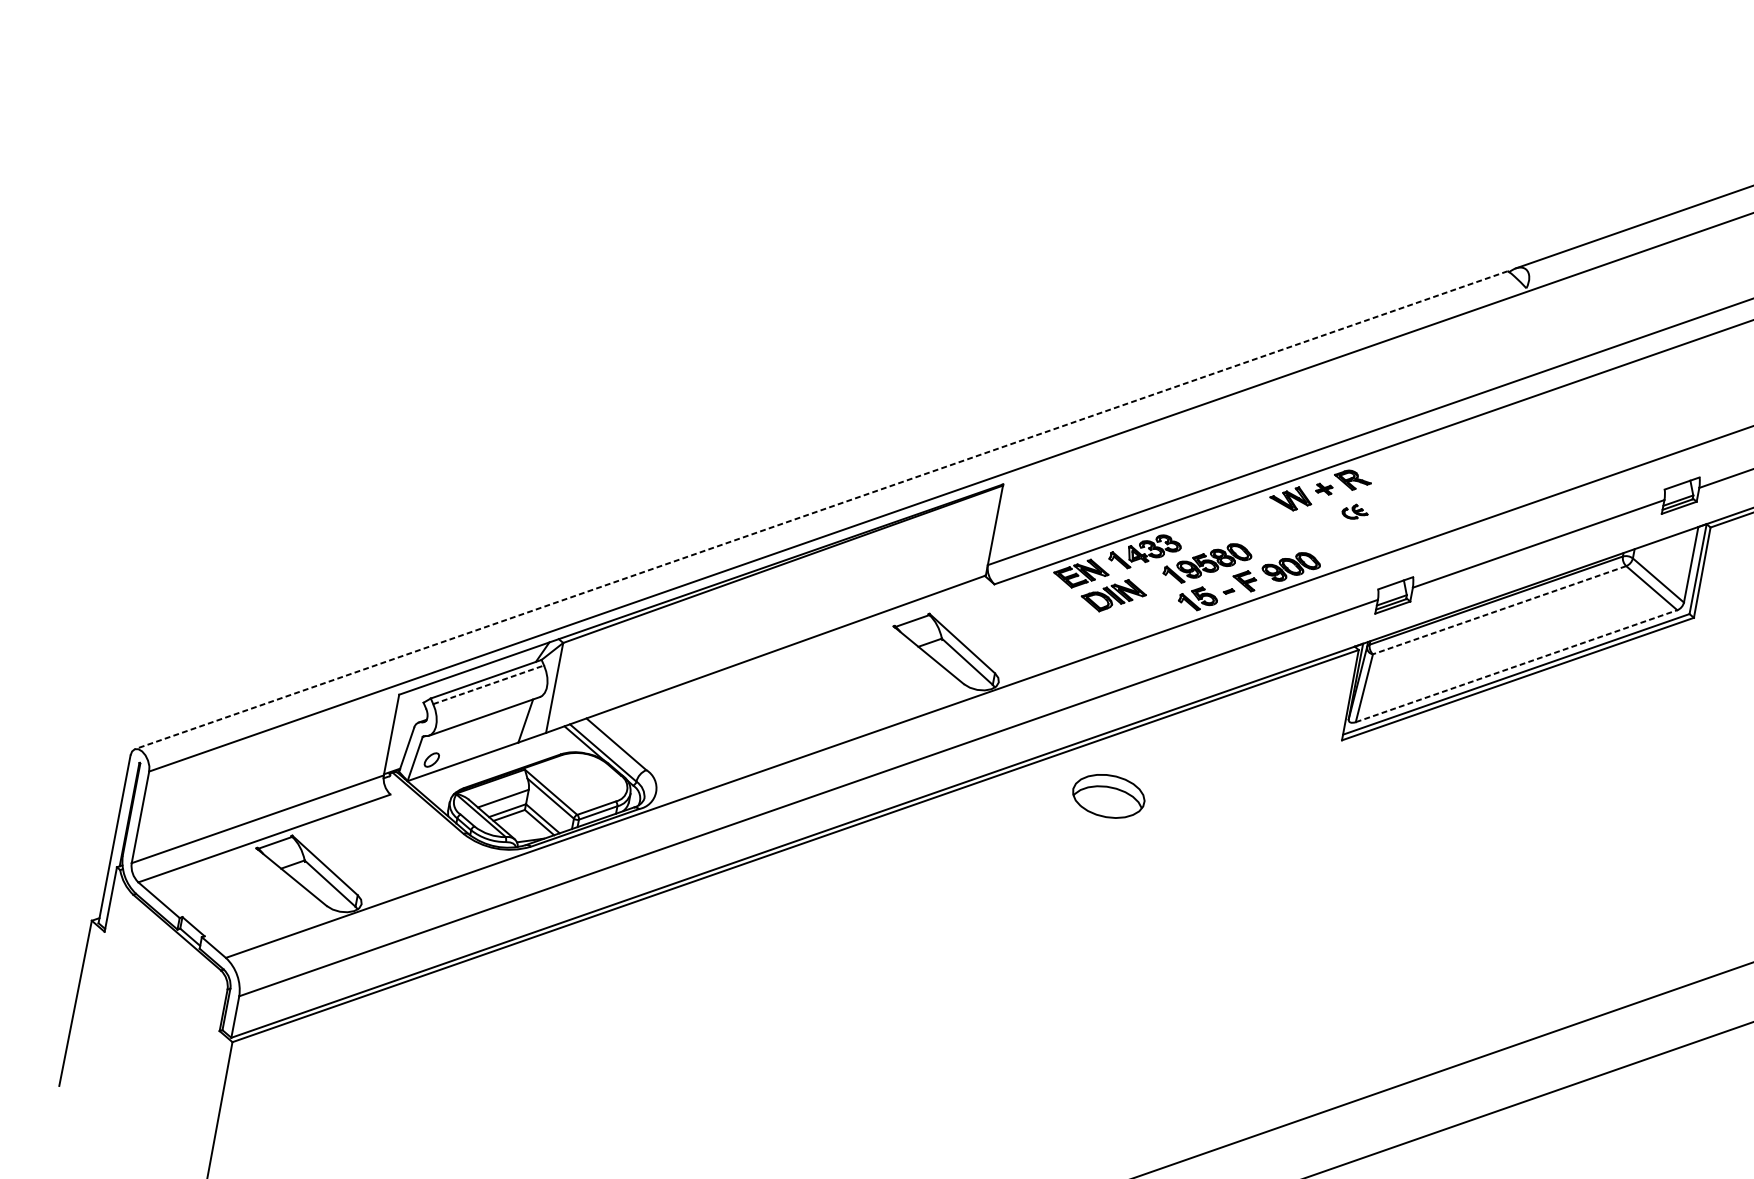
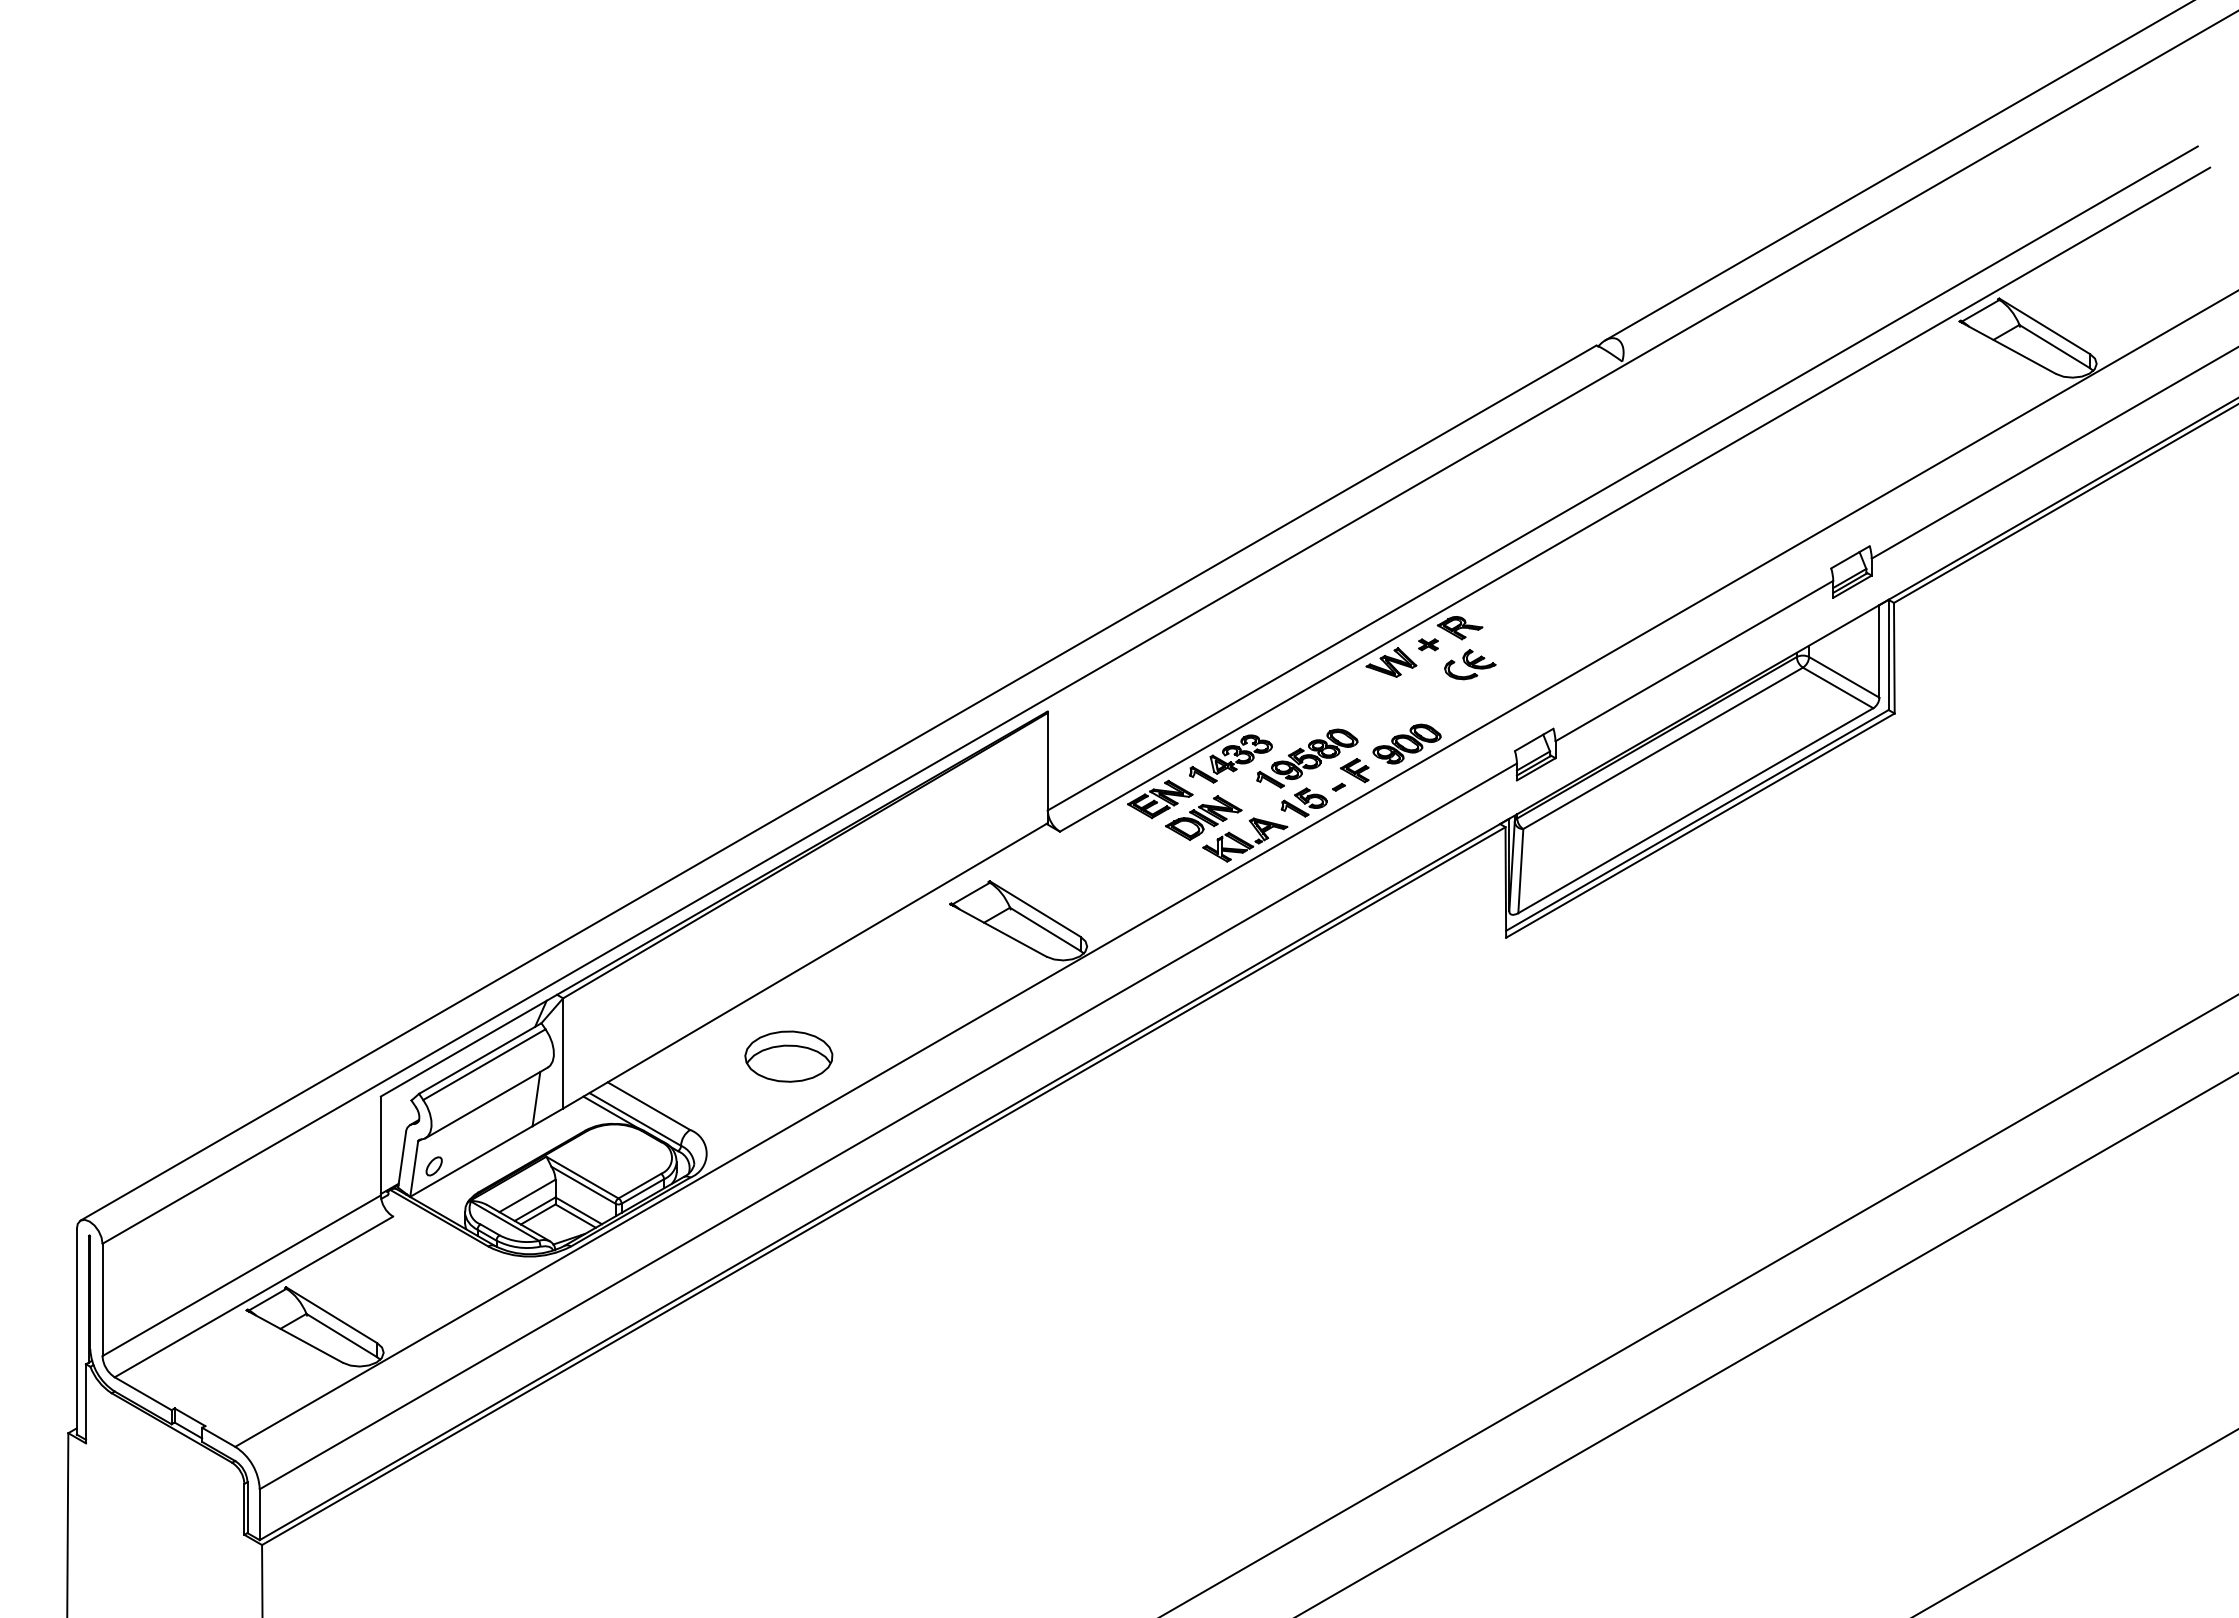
line: (820, 510) -> (837, 783), dashed -> solid
part: (1355, 511) -> (1470, 664), size x1.67
line: (1499, 610) -> (1662, 748), dashed -> solid
part: (1144, 619) -> (1245, 839), added
line: (1516, 665) -> (1695, 810), dashed -> solid
line: (488, 684) -> (484, 1064), dashed -> solid
part: (1108, 796) -> (788, 1056), moved

